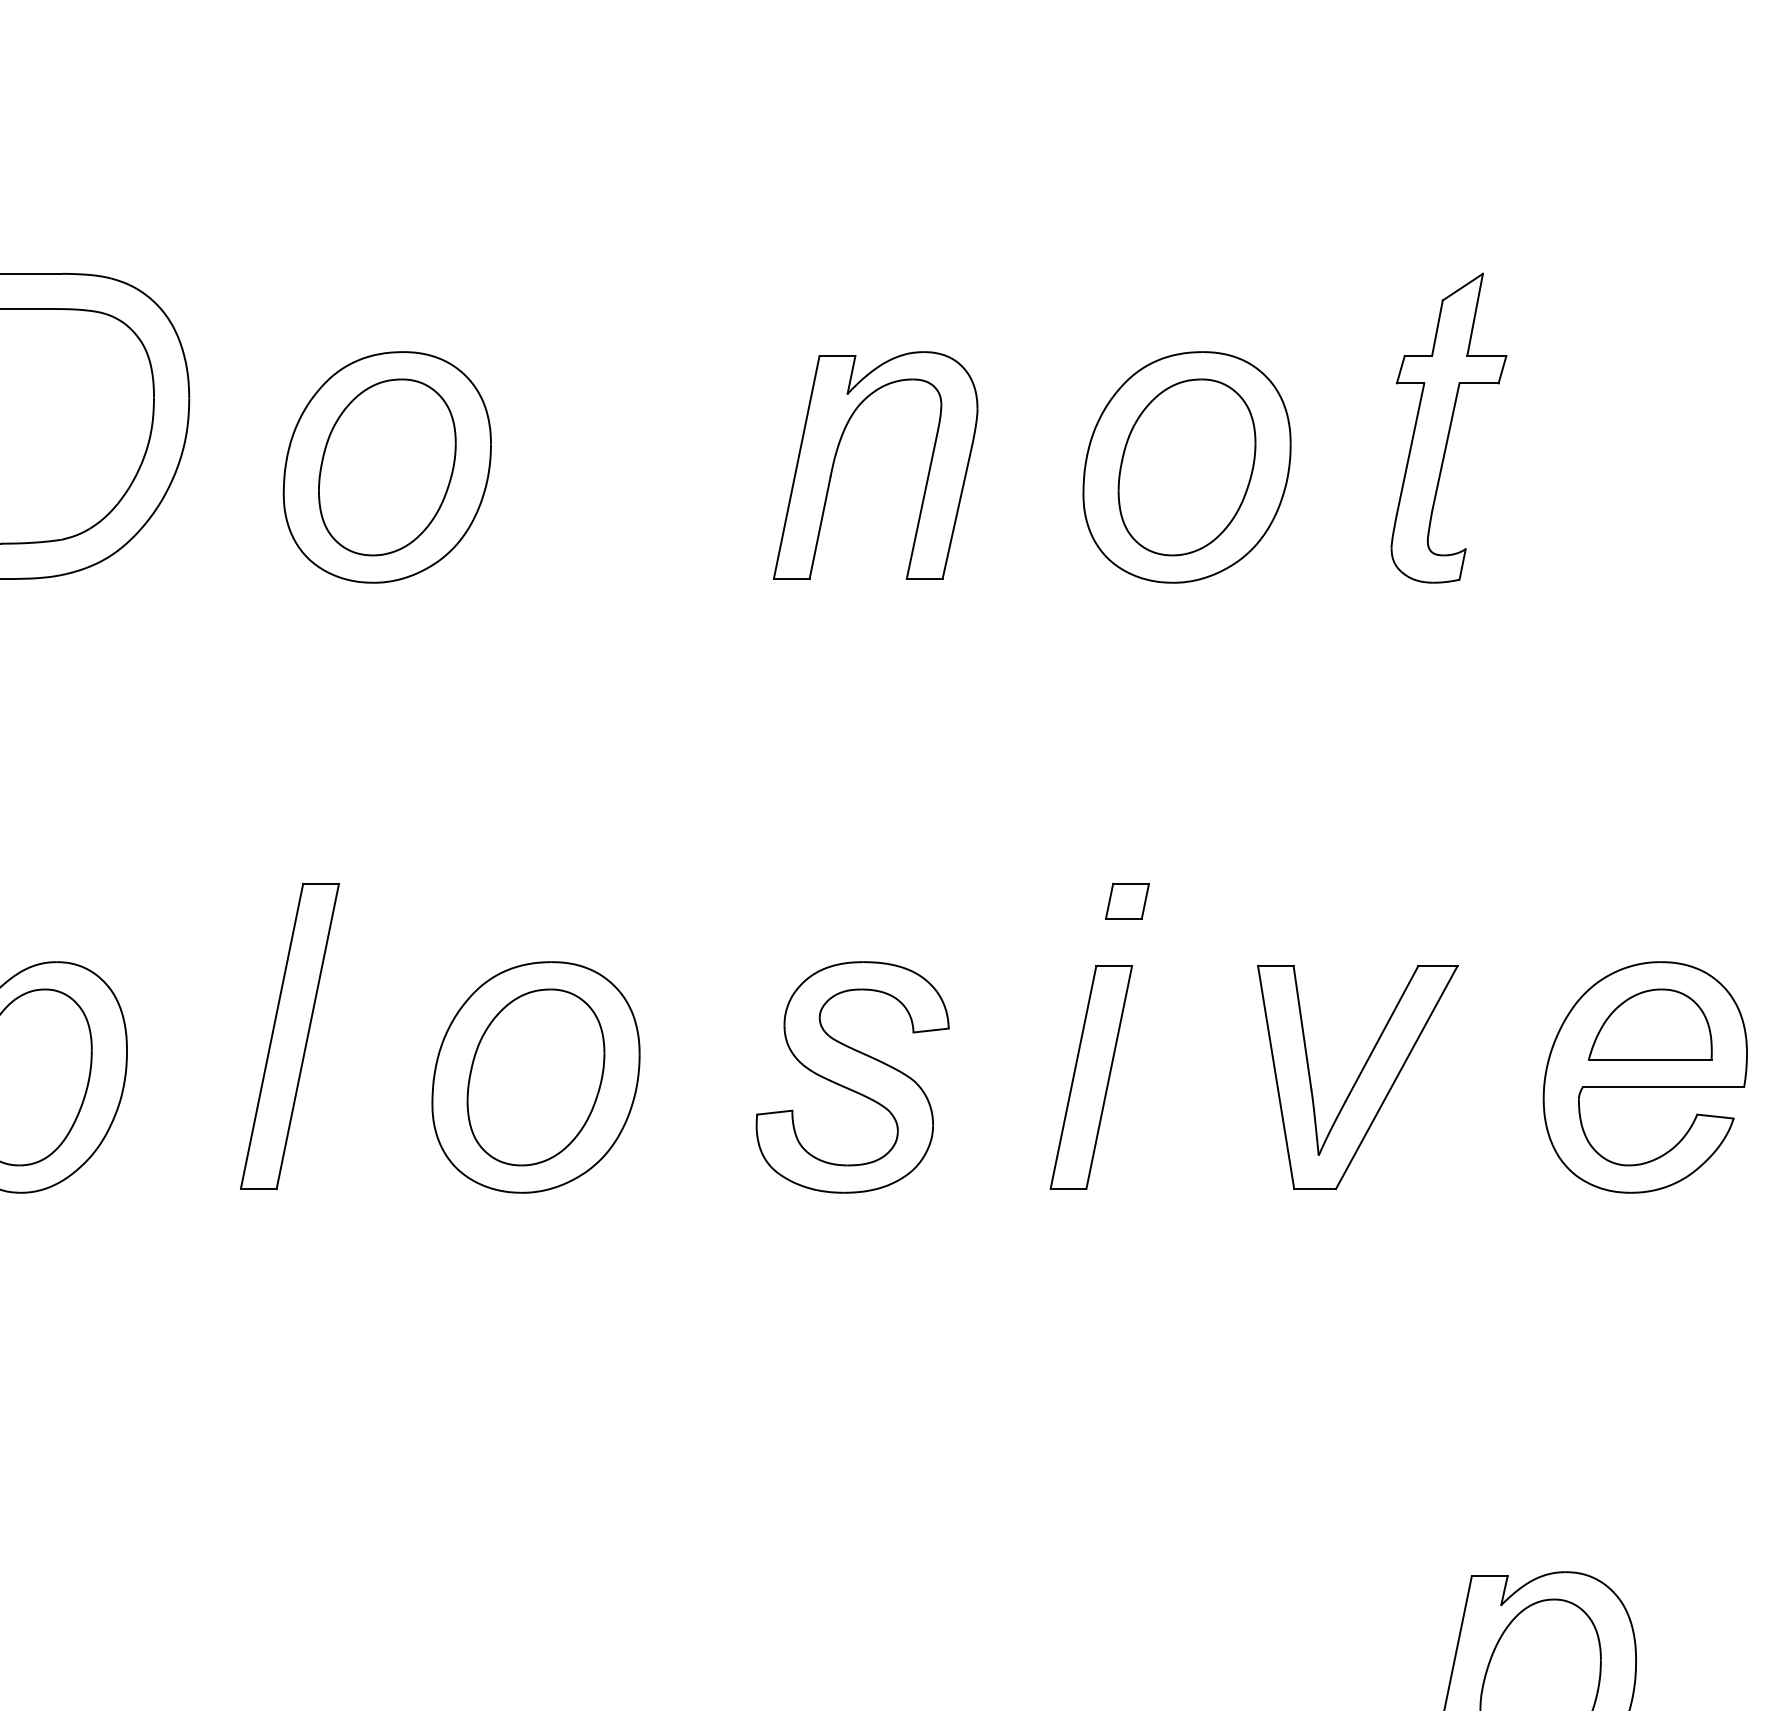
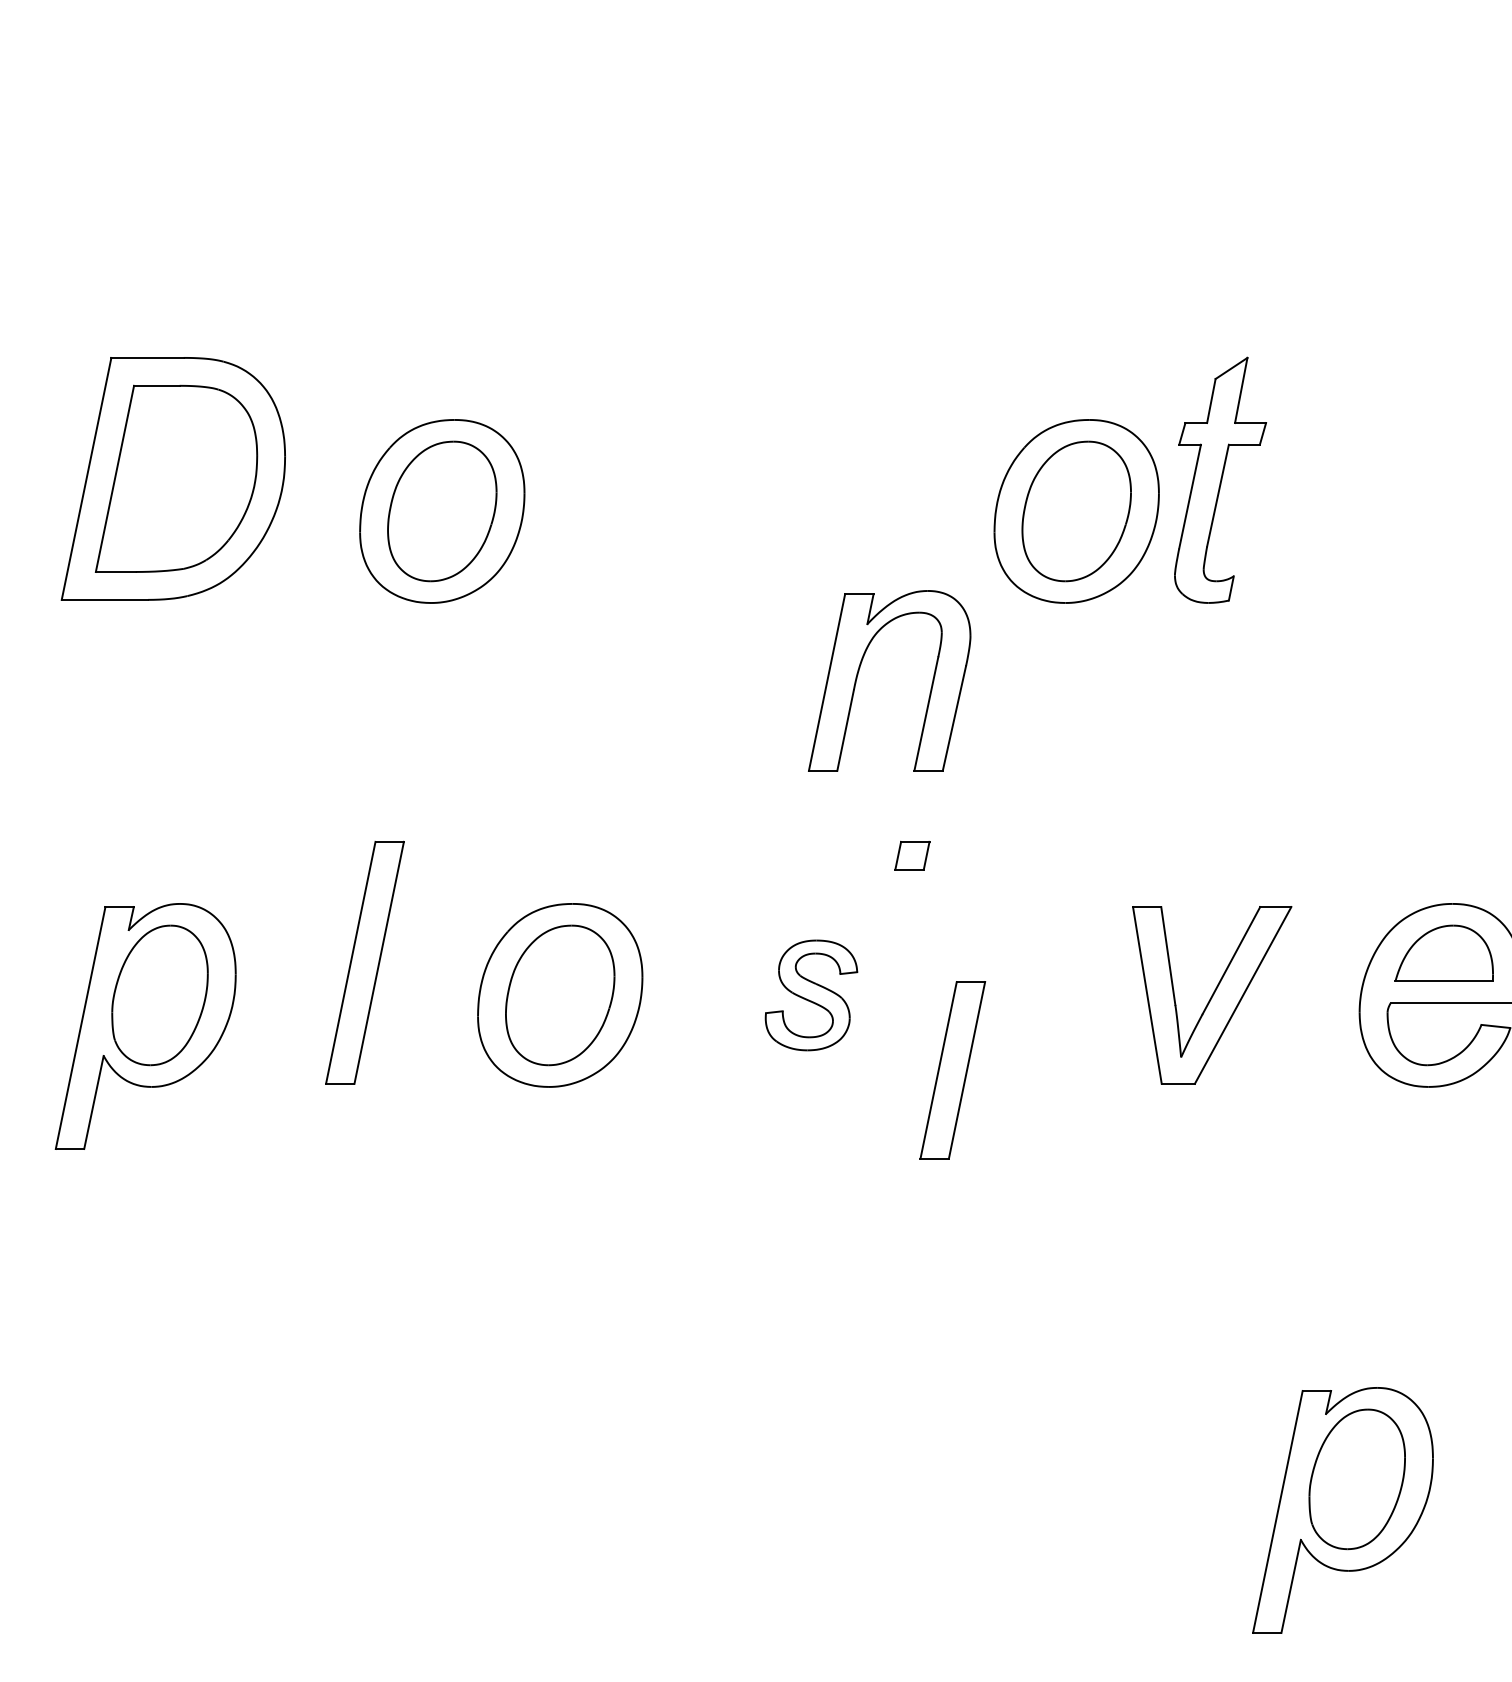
part: (1448, 427) -> (1220, 479), moved
part: (837, 453) -> (859, 671), moved
part: (1127, 901) -> (912, 855), moved
part: (852, 1077) -> (811, 995), size x0.6
part: (1090, 1077) -> (952, 1070), moved

